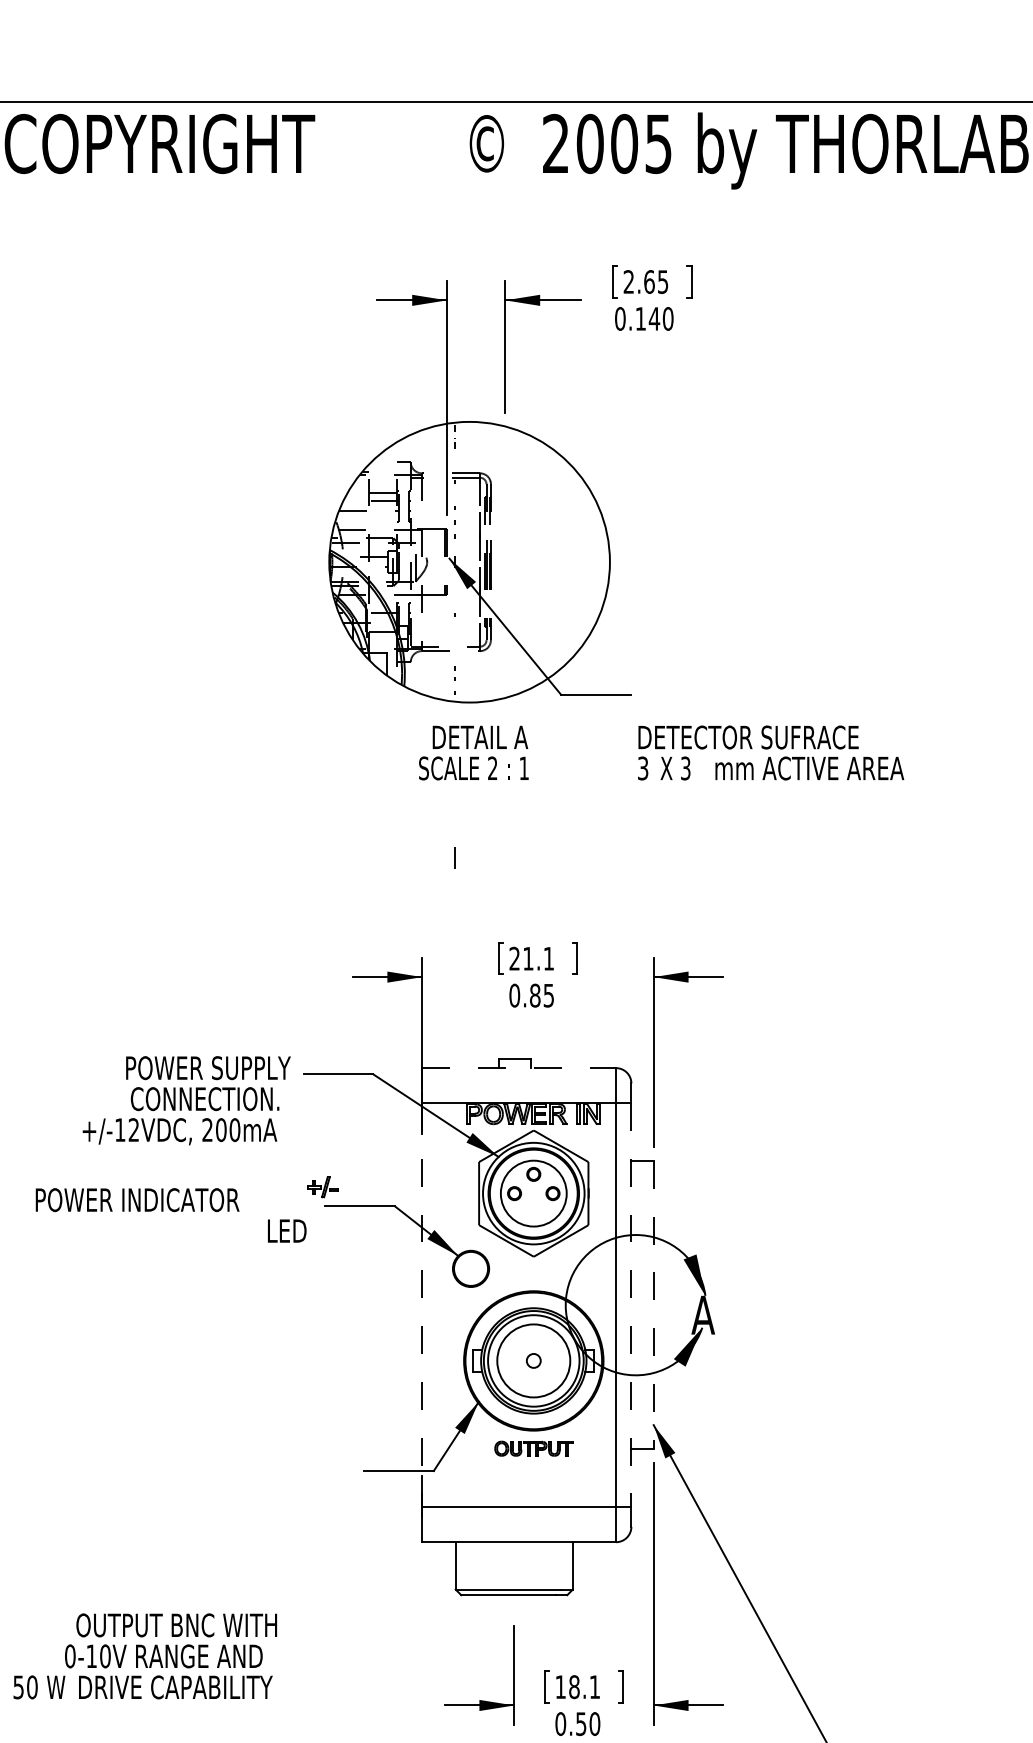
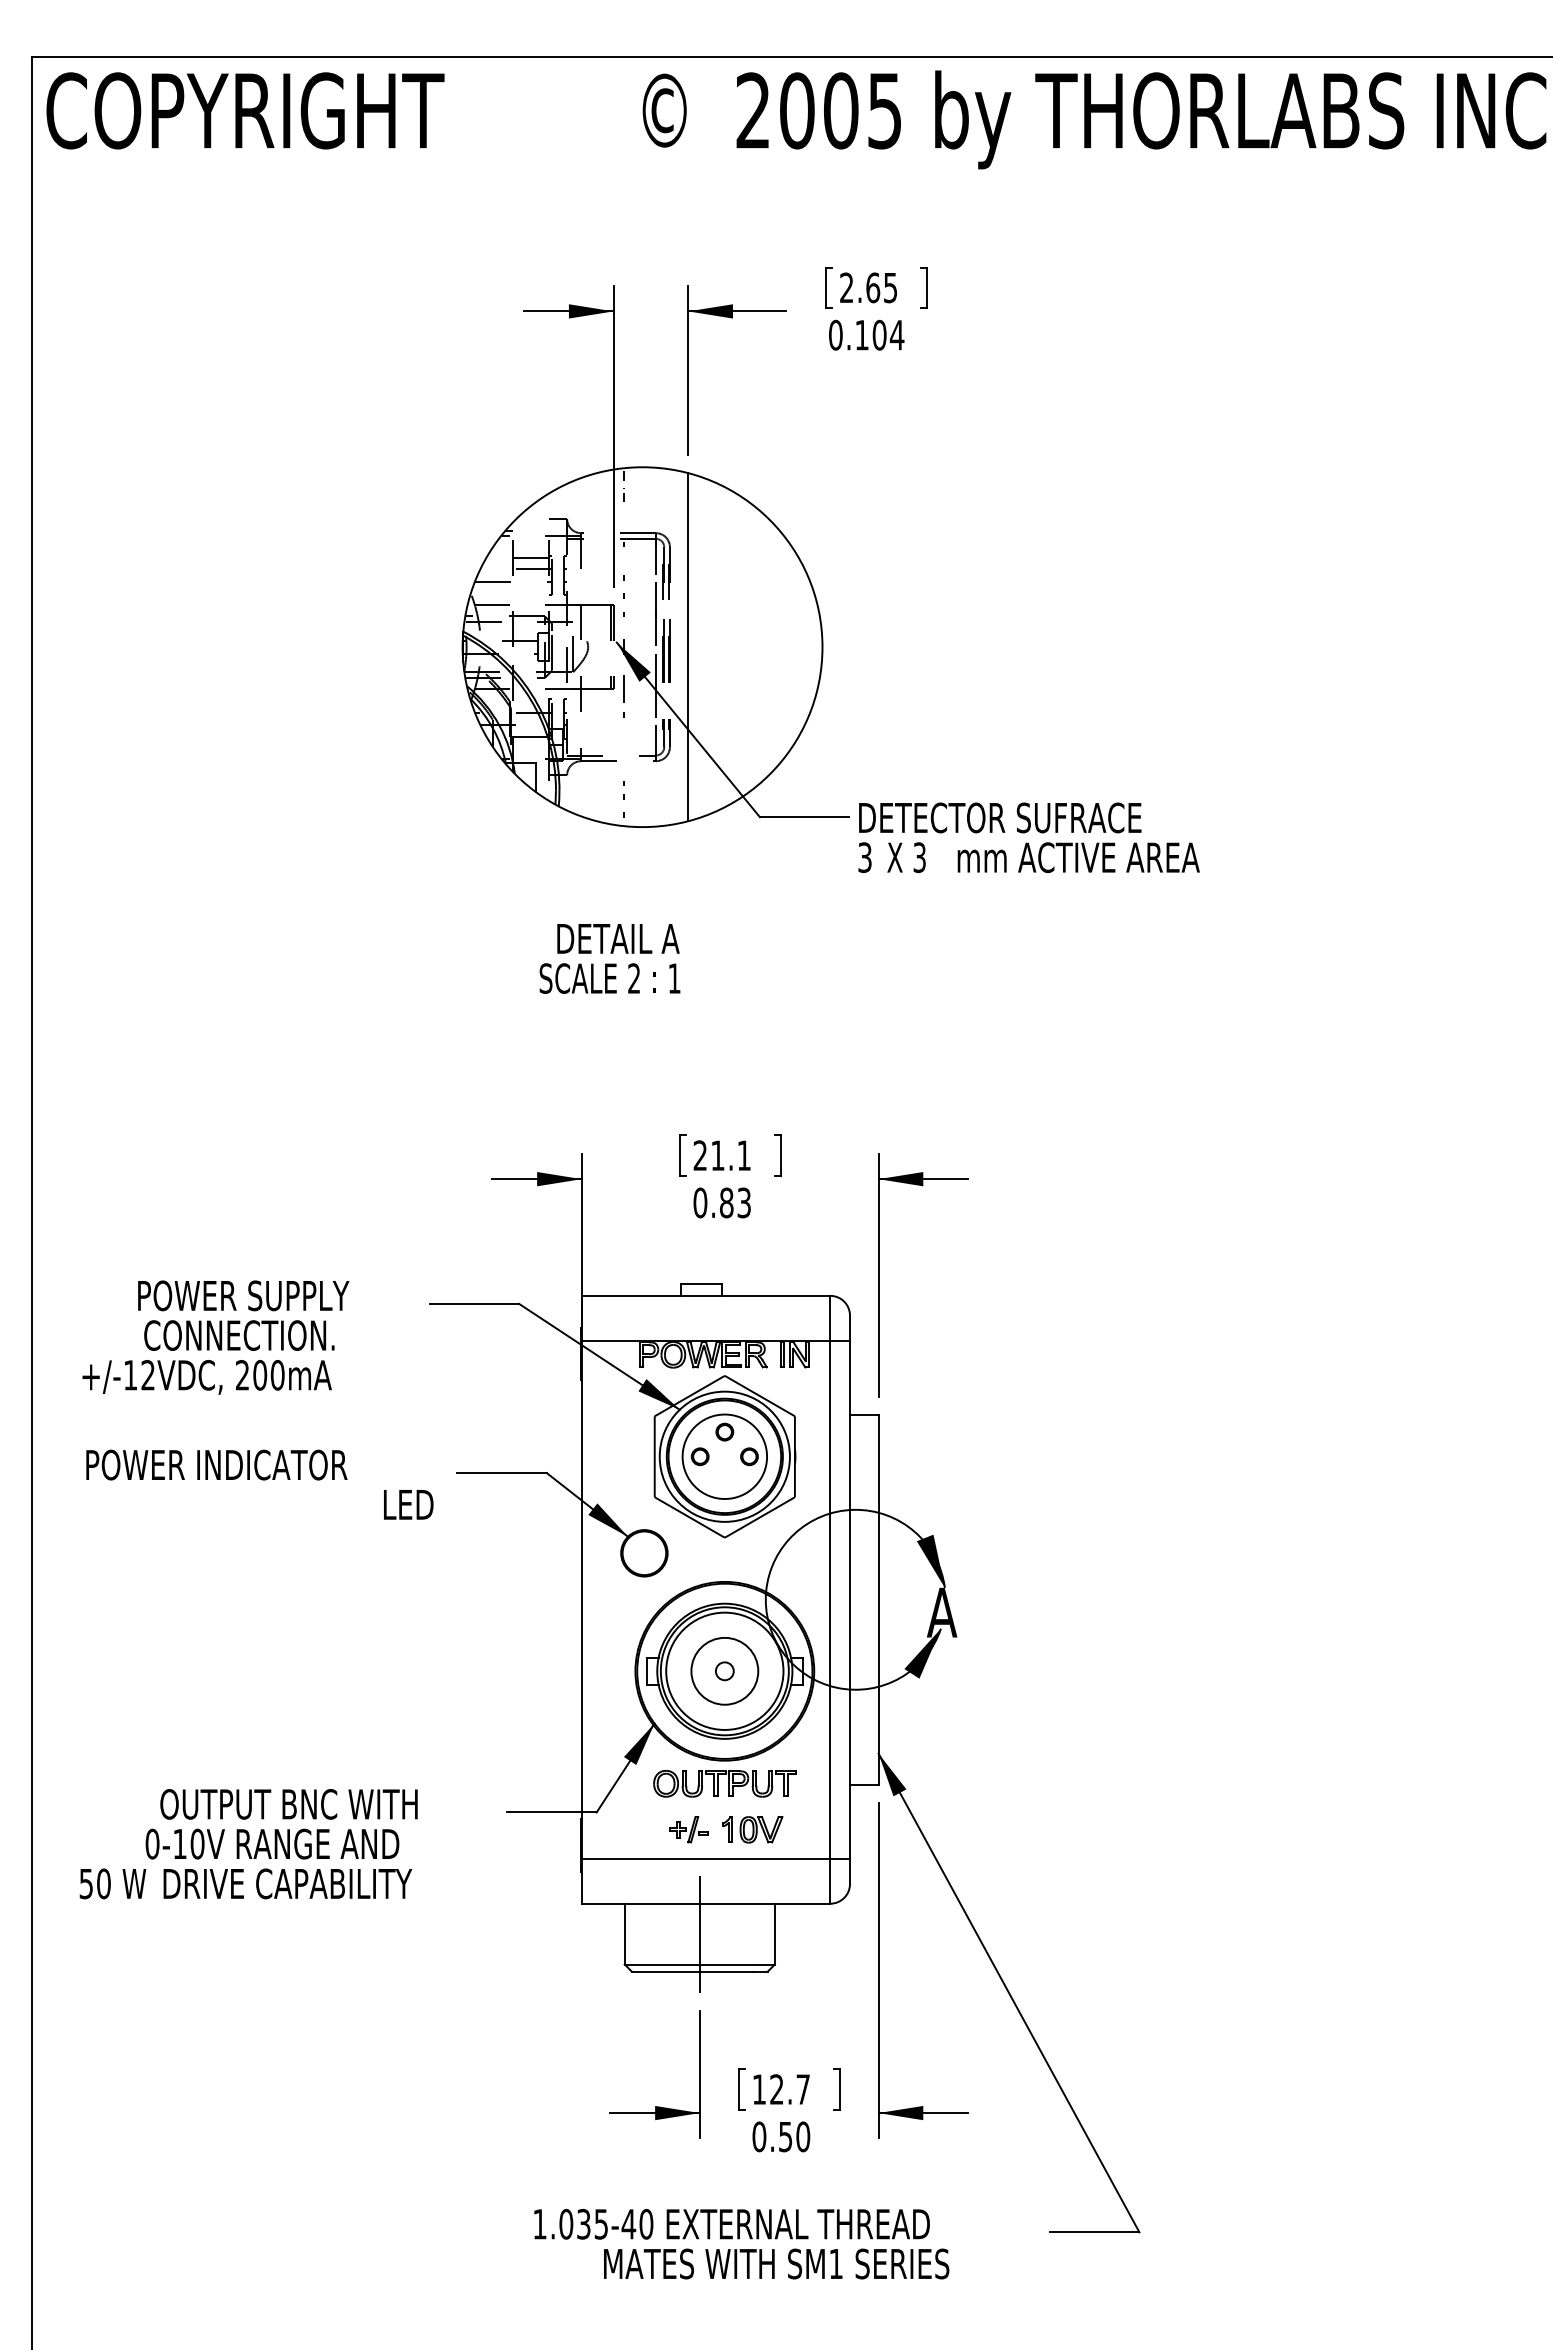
text: (661, 318) -> (888, 334), 0.140 -> 0.104
line: (505, 562) -> (688, 647), added
text: (473, 752) -> (609, 958), moved
text: (770, 752) -> (1028, 837), moved
line: (454, 857) -> (623, 688), moved
text: (549, 995) -> (744, 1202), 0.85 -> 0.83
line: (519, 1067) -> (706, 1295), dashed -> solid
text: (186, 1100) -> (215, 1337), moved
part: (322, 1187) -> (688, 1829), moved
line: (421, 1305) -> (581, 1600), dashed -> solid
line: (631, 1305) -> (849, 1600), dashed -> solid
line: (653, 1305) -> (878, 1600), dashed -> solid
circle: (533, 1360) -> (724, 1670), size x0.71
part: (533, 1448) -> (724, 1783), size x1.43
part: (555, 1484) -> (752, 1829), added
line: (514, 1565) -> (699, 1933), added
text: (145, 1656) -> (248, 1844), moved
text: (584, 1687) -> (789, 2089), 18.1 -> 12.7

